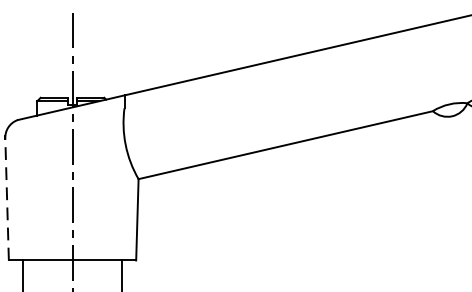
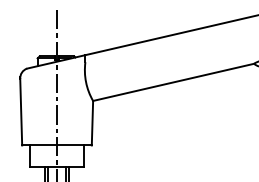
line: (7, 198) -> (21, 111), dashed -> solid

